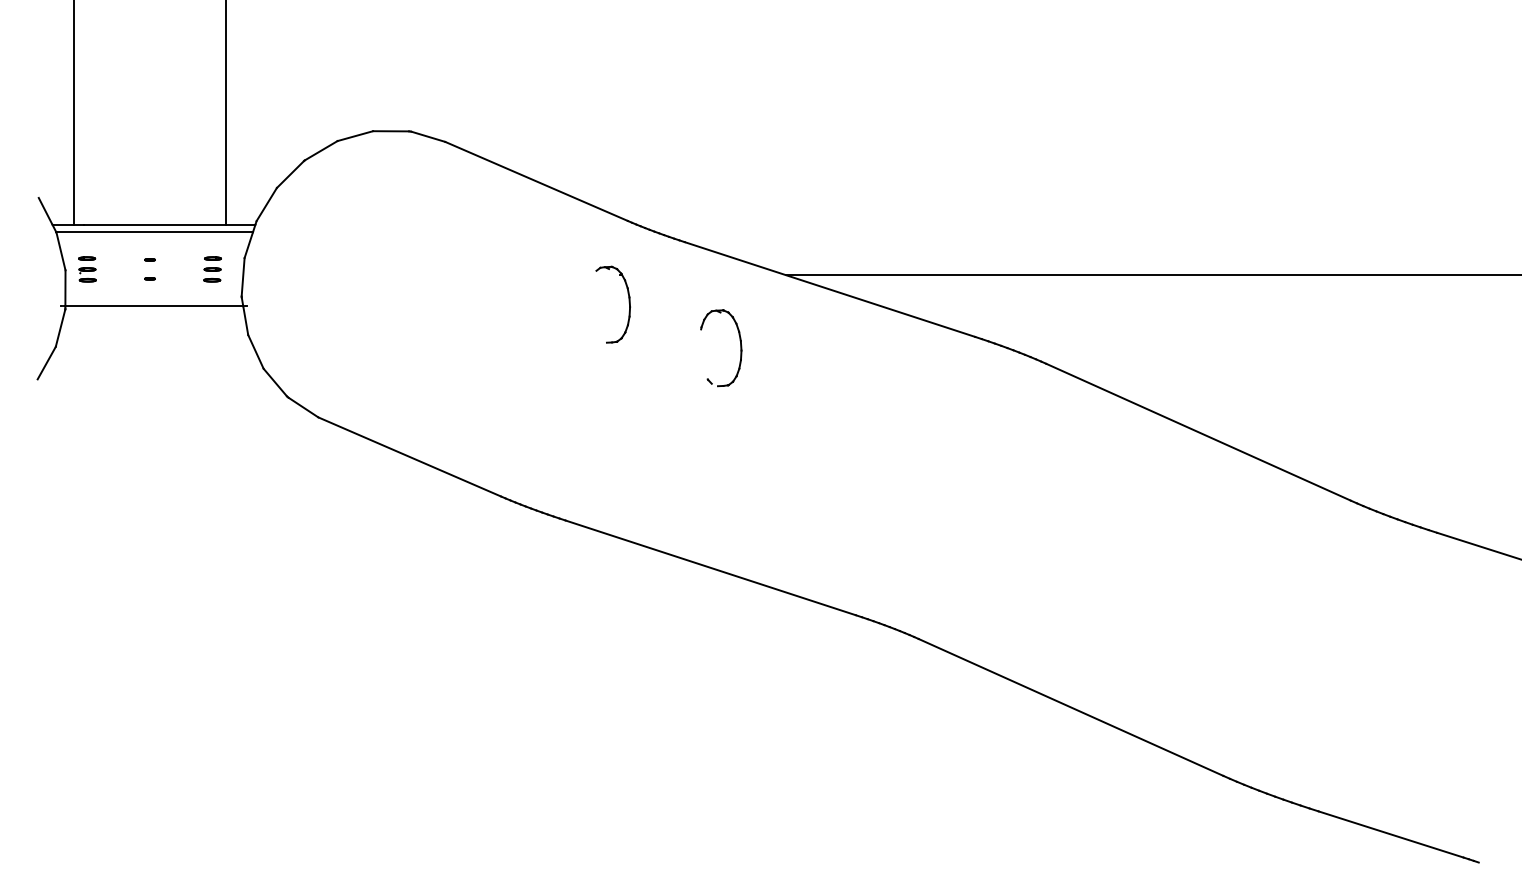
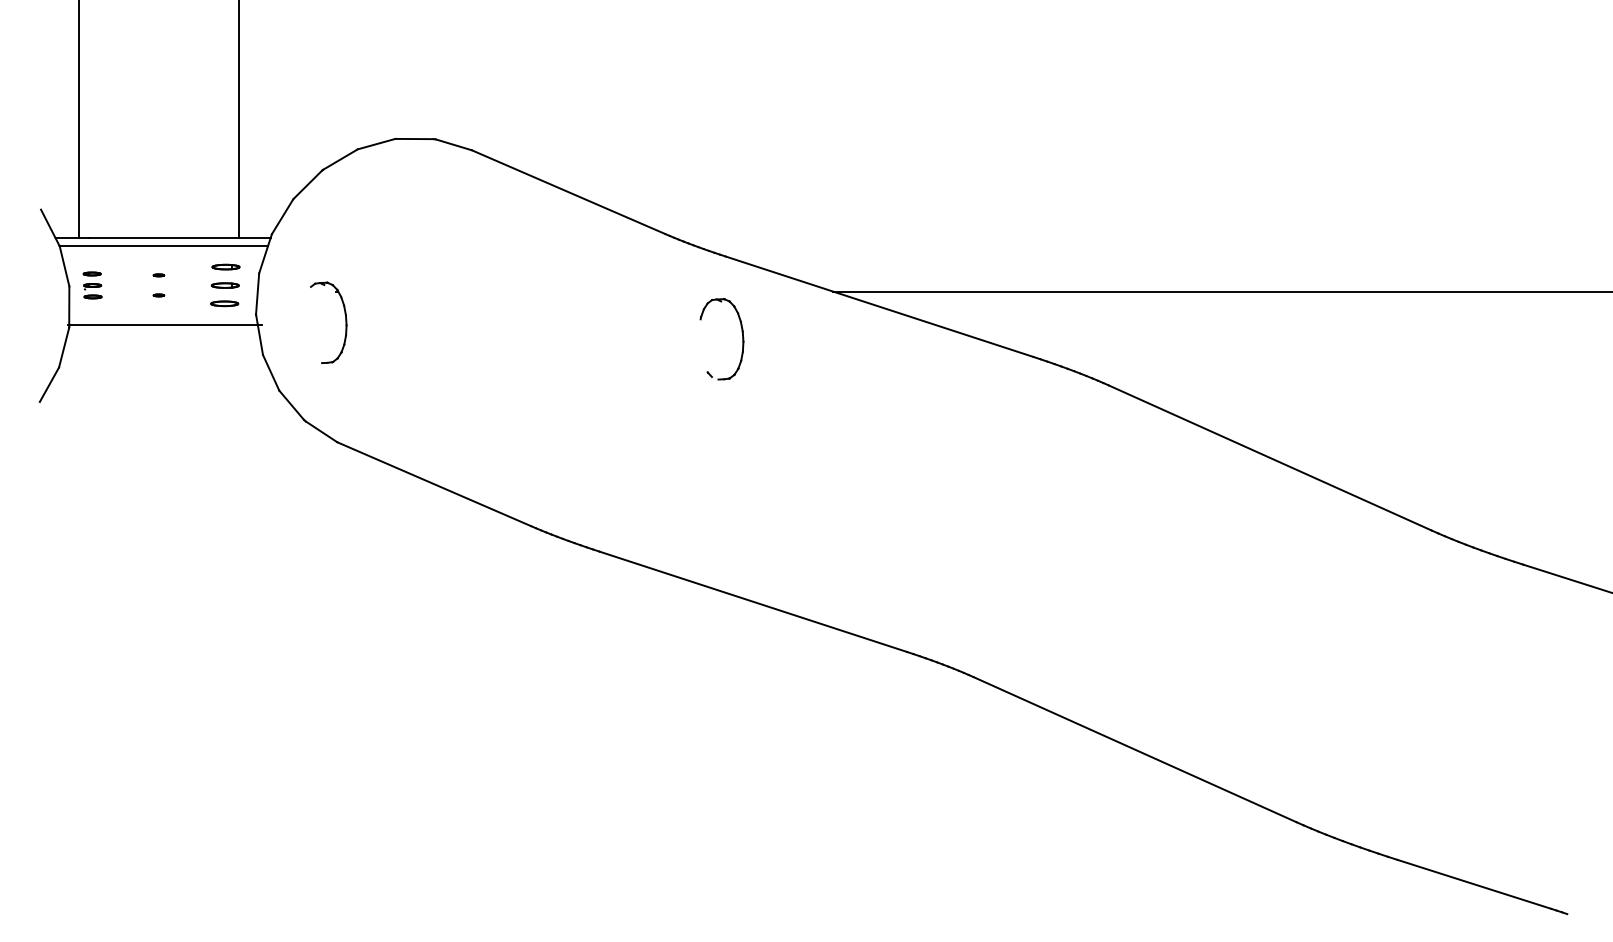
part: (212, 269) -> (225, 285), size x1.6
part: (628, 302) -> (344, 320), moved
part: (740, 348) -> (742, 339), moved

